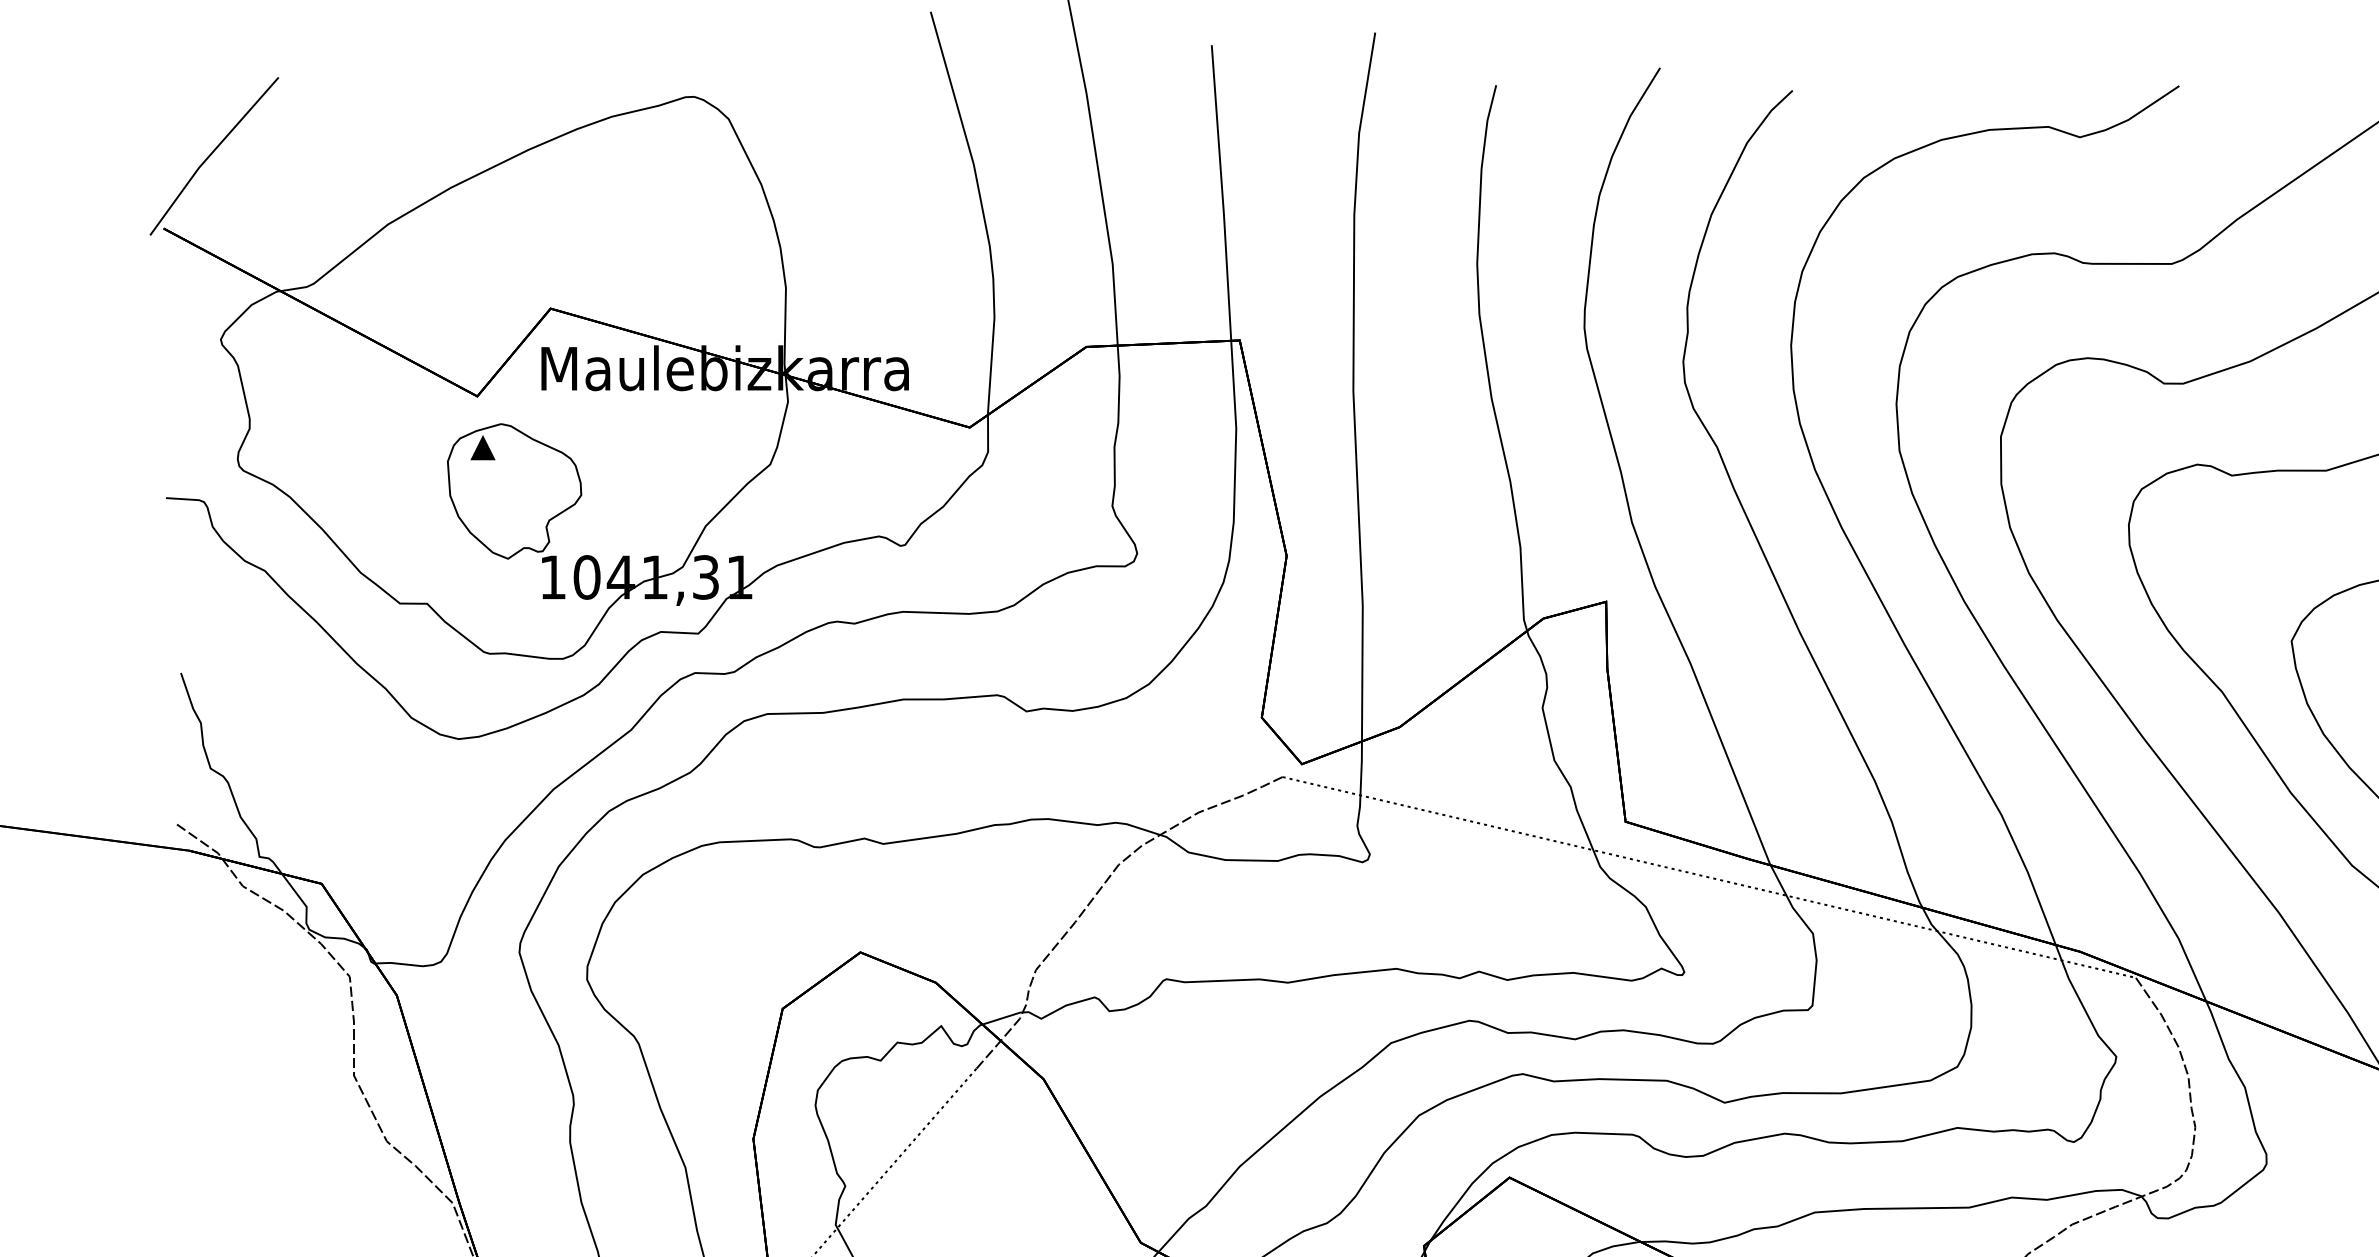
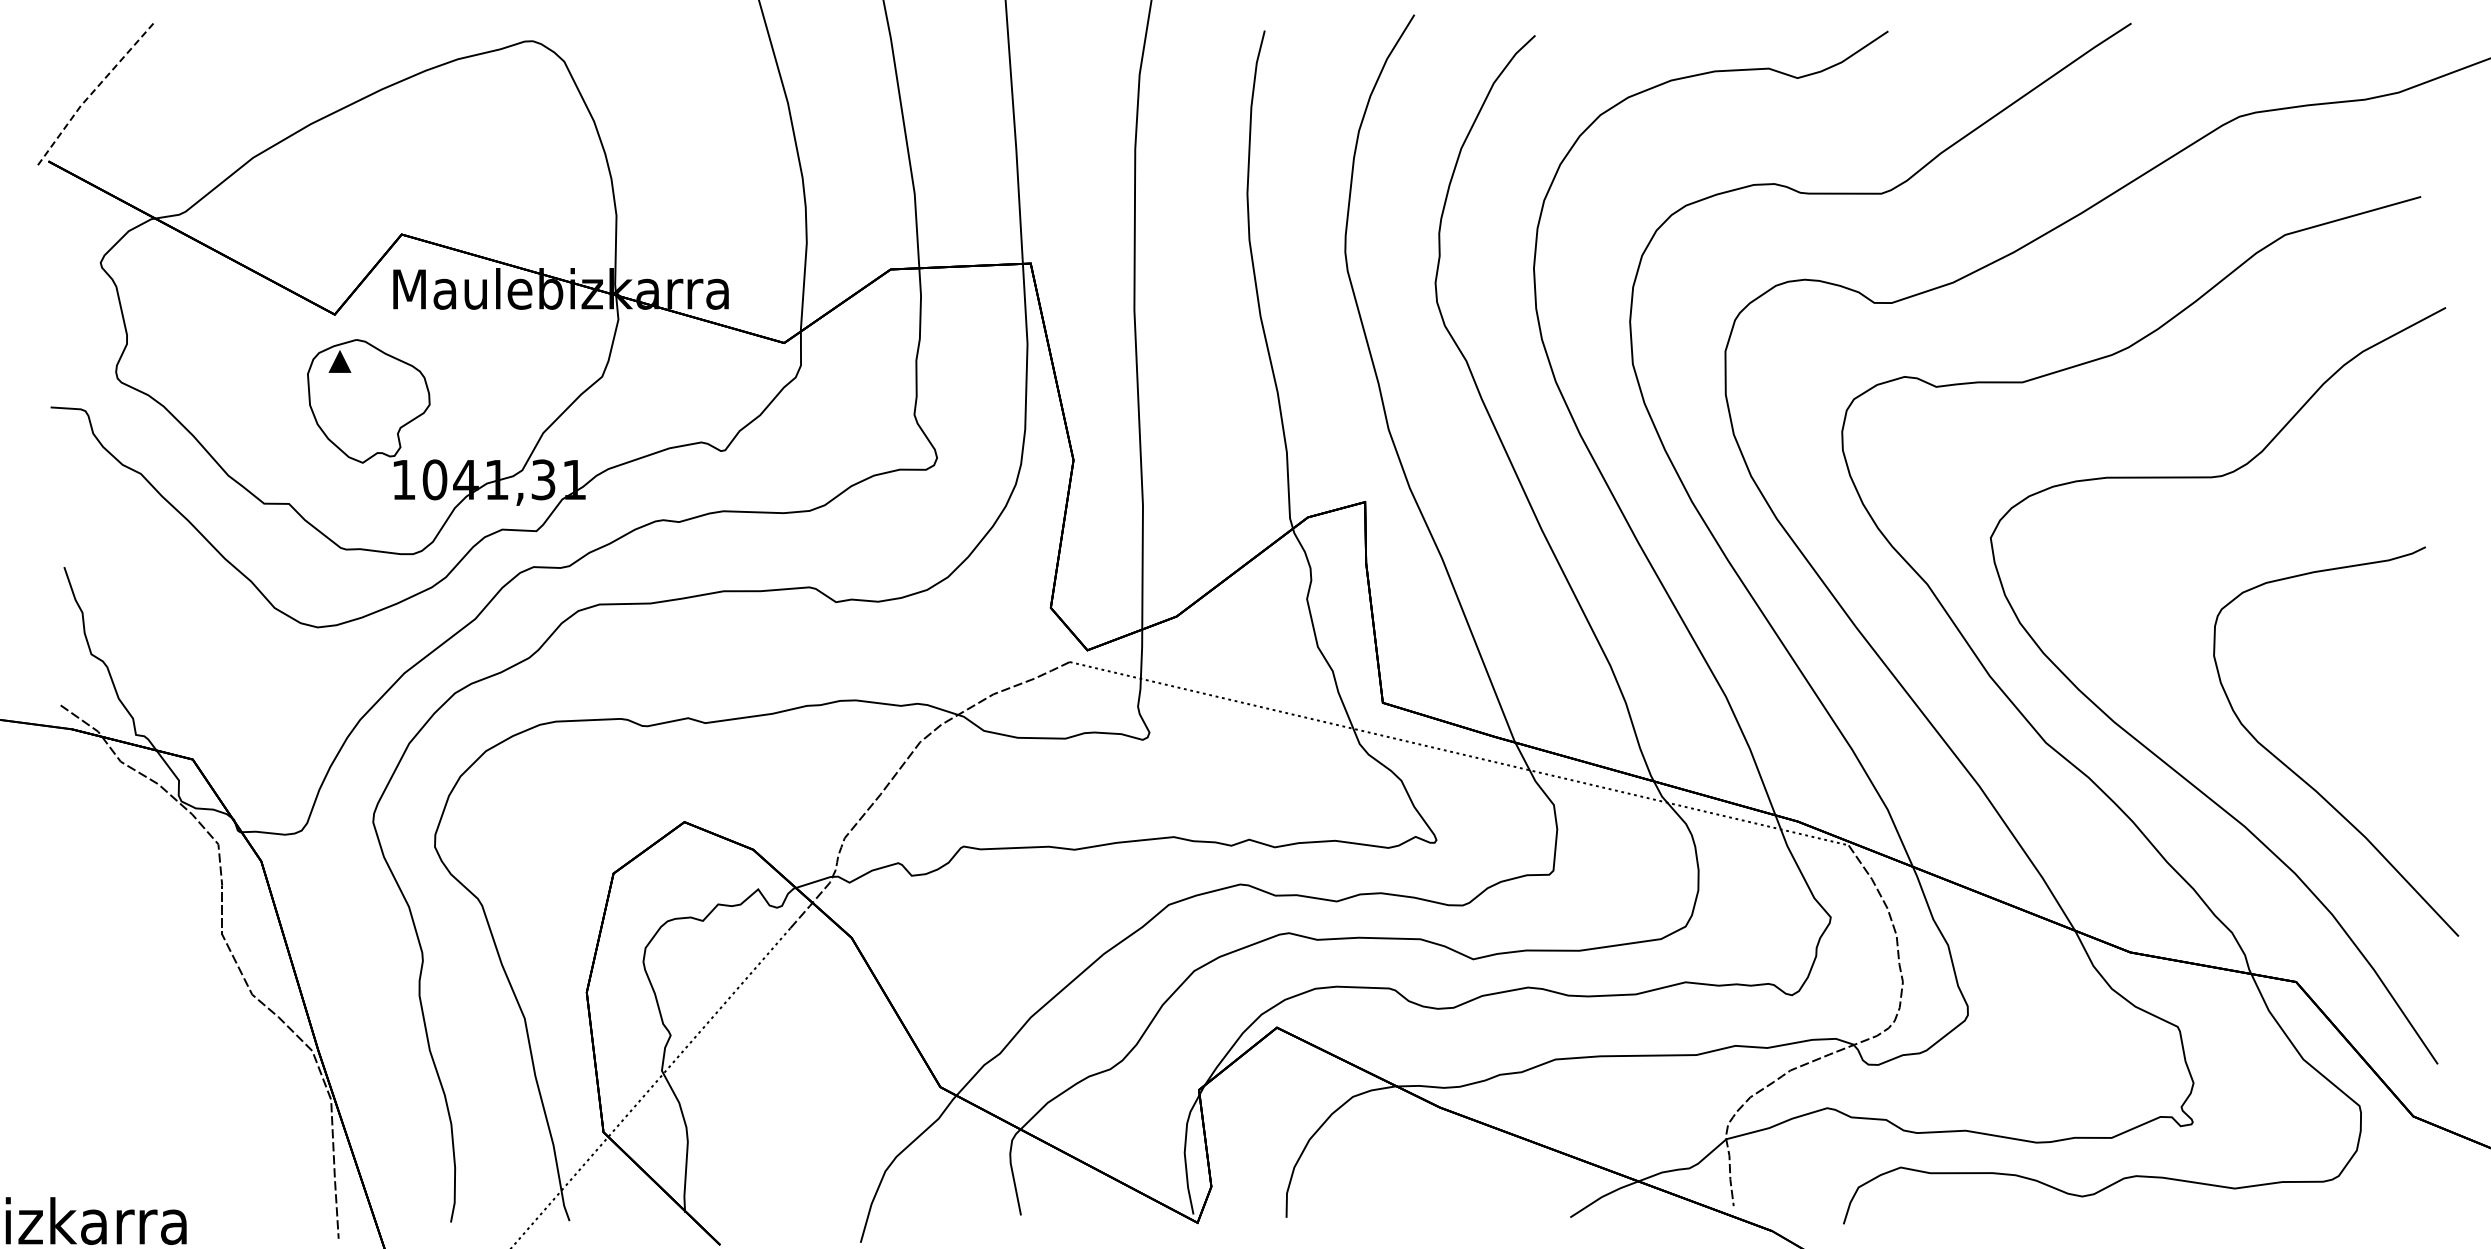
line: (210, 154) -> (91, 93), solid -> dashed

